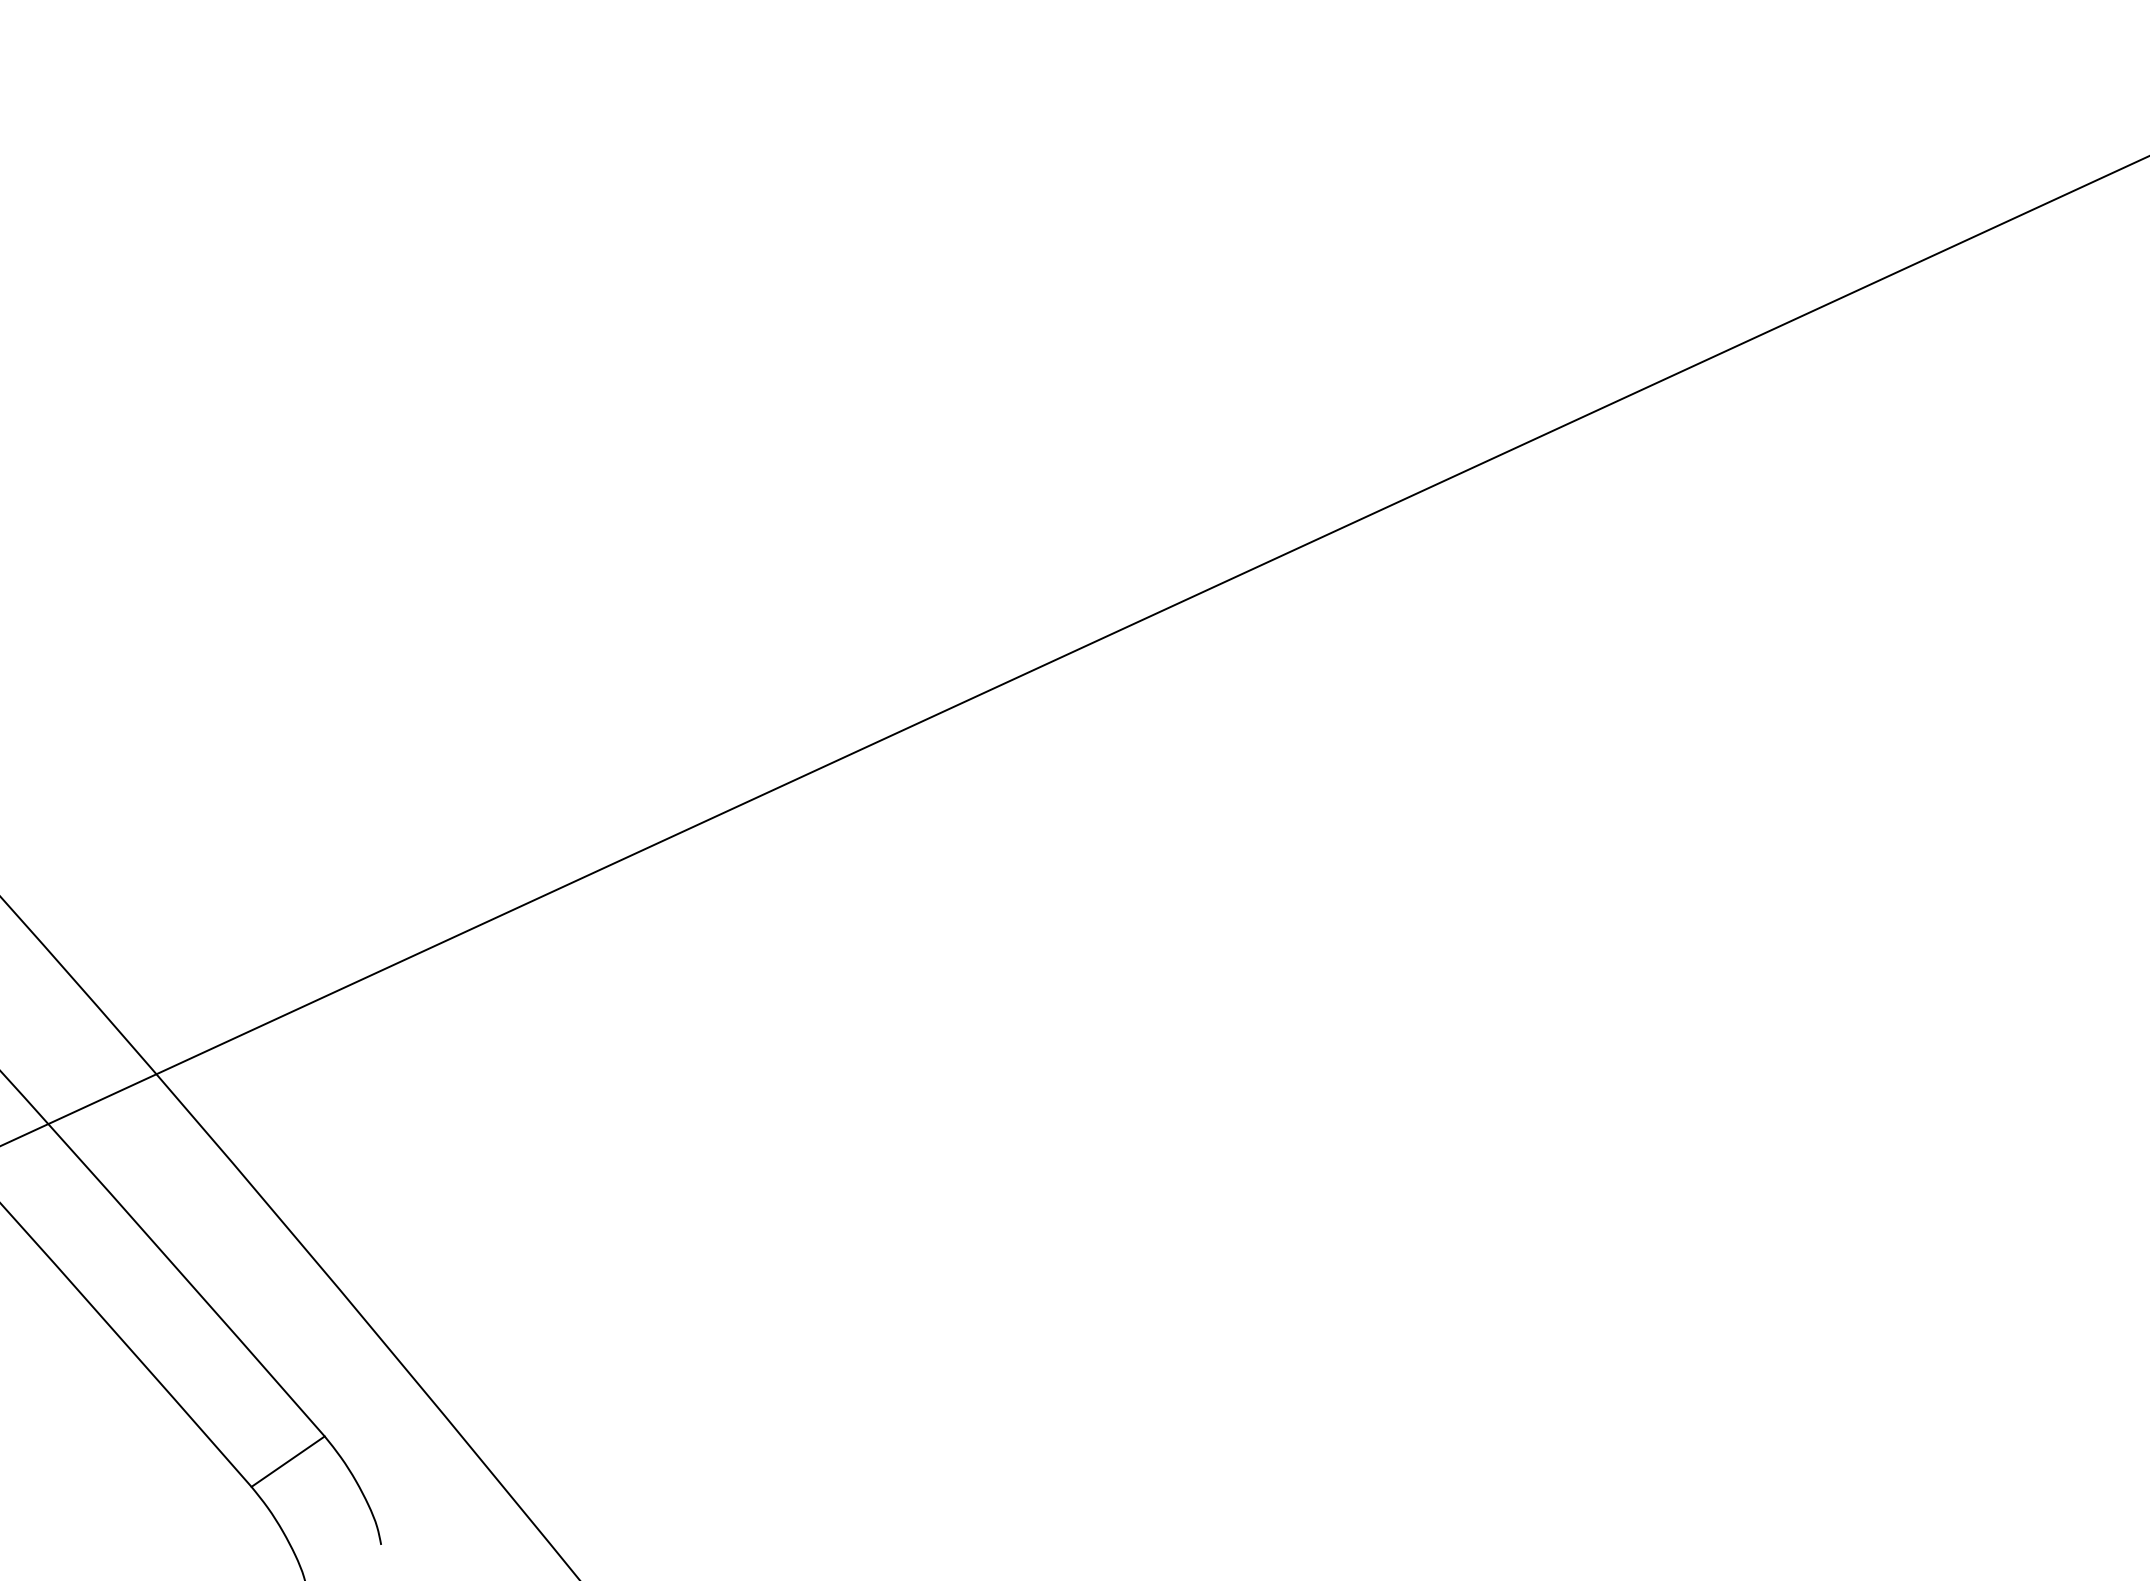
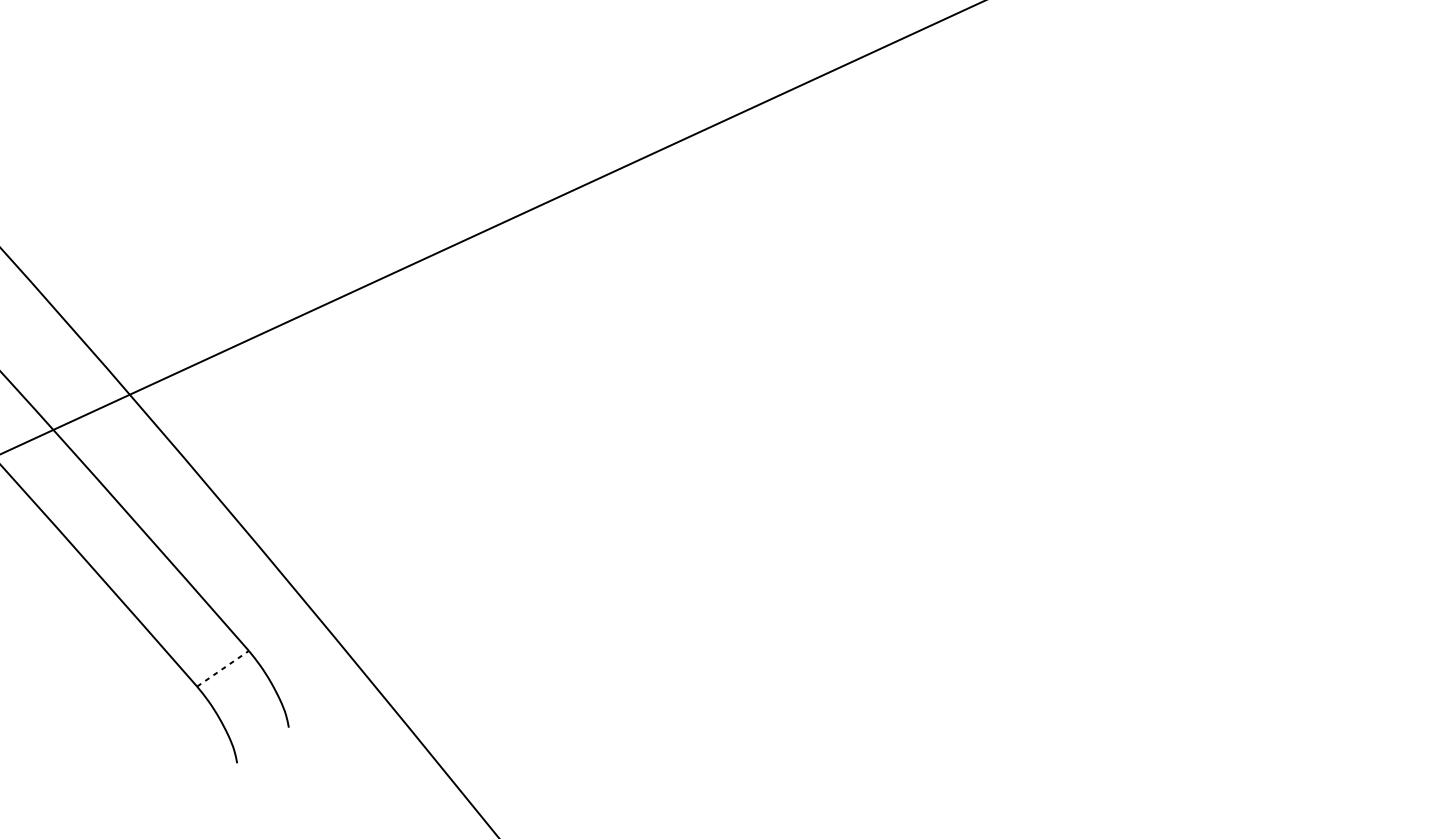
line: (288, 1461) -> (223, 668), solid -> dashed

